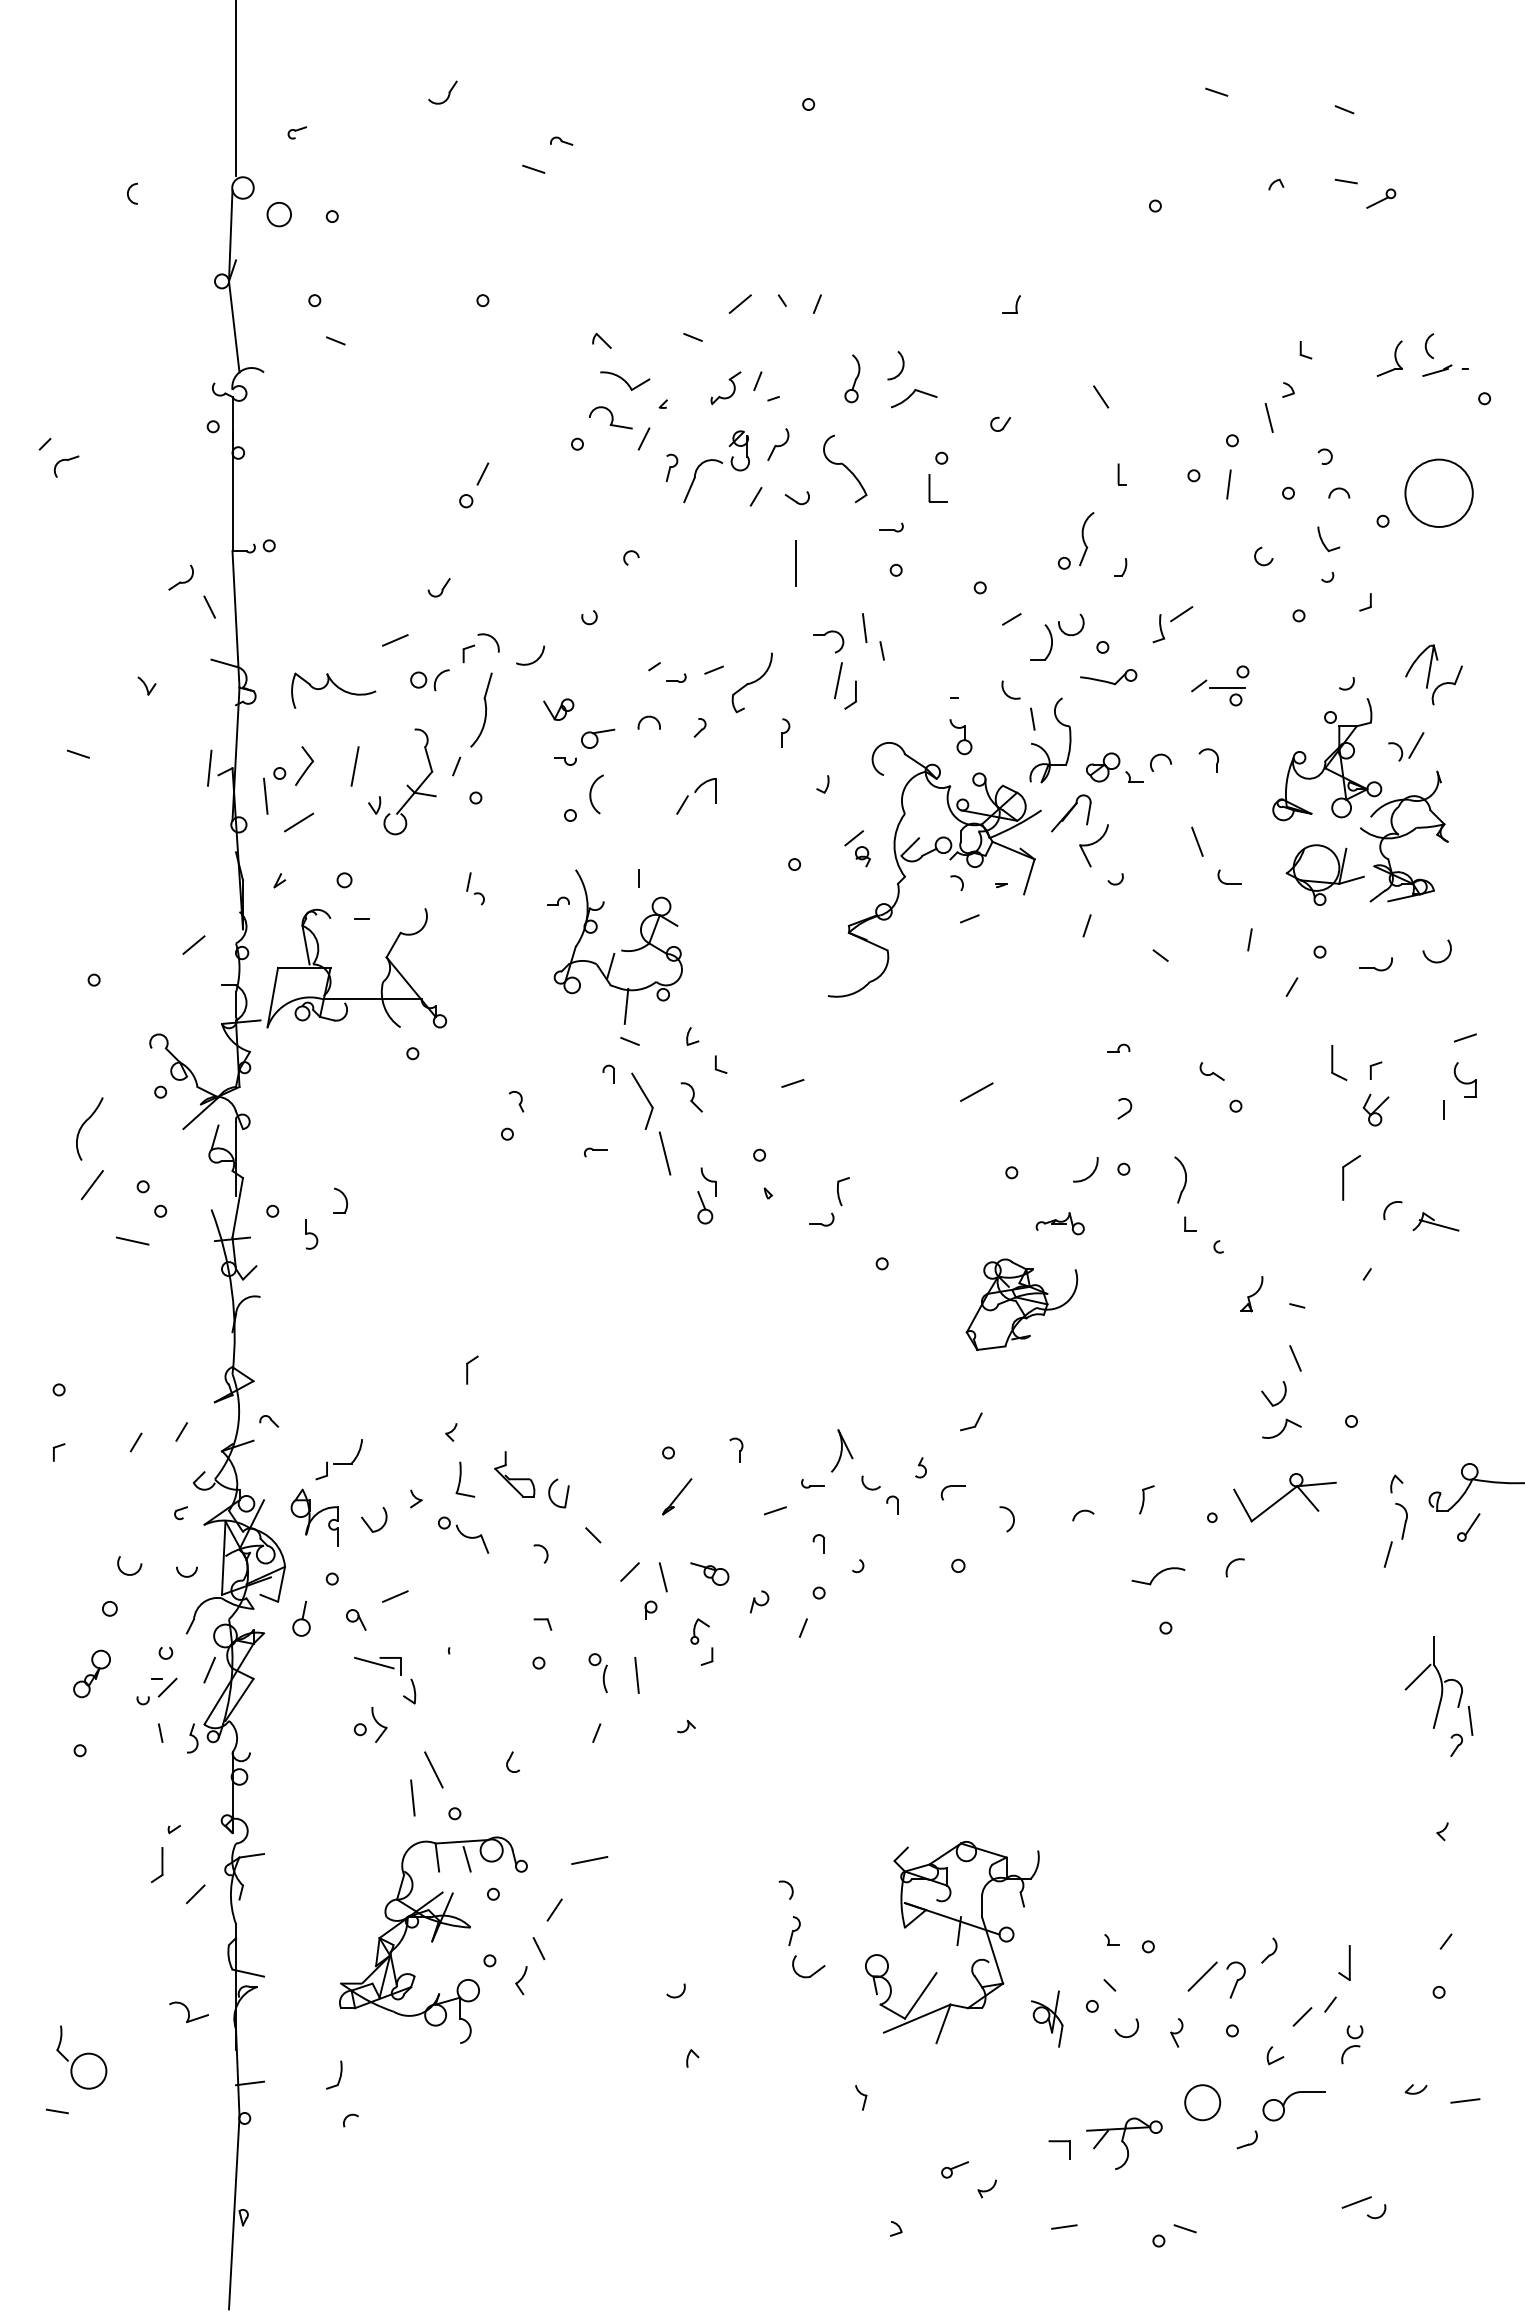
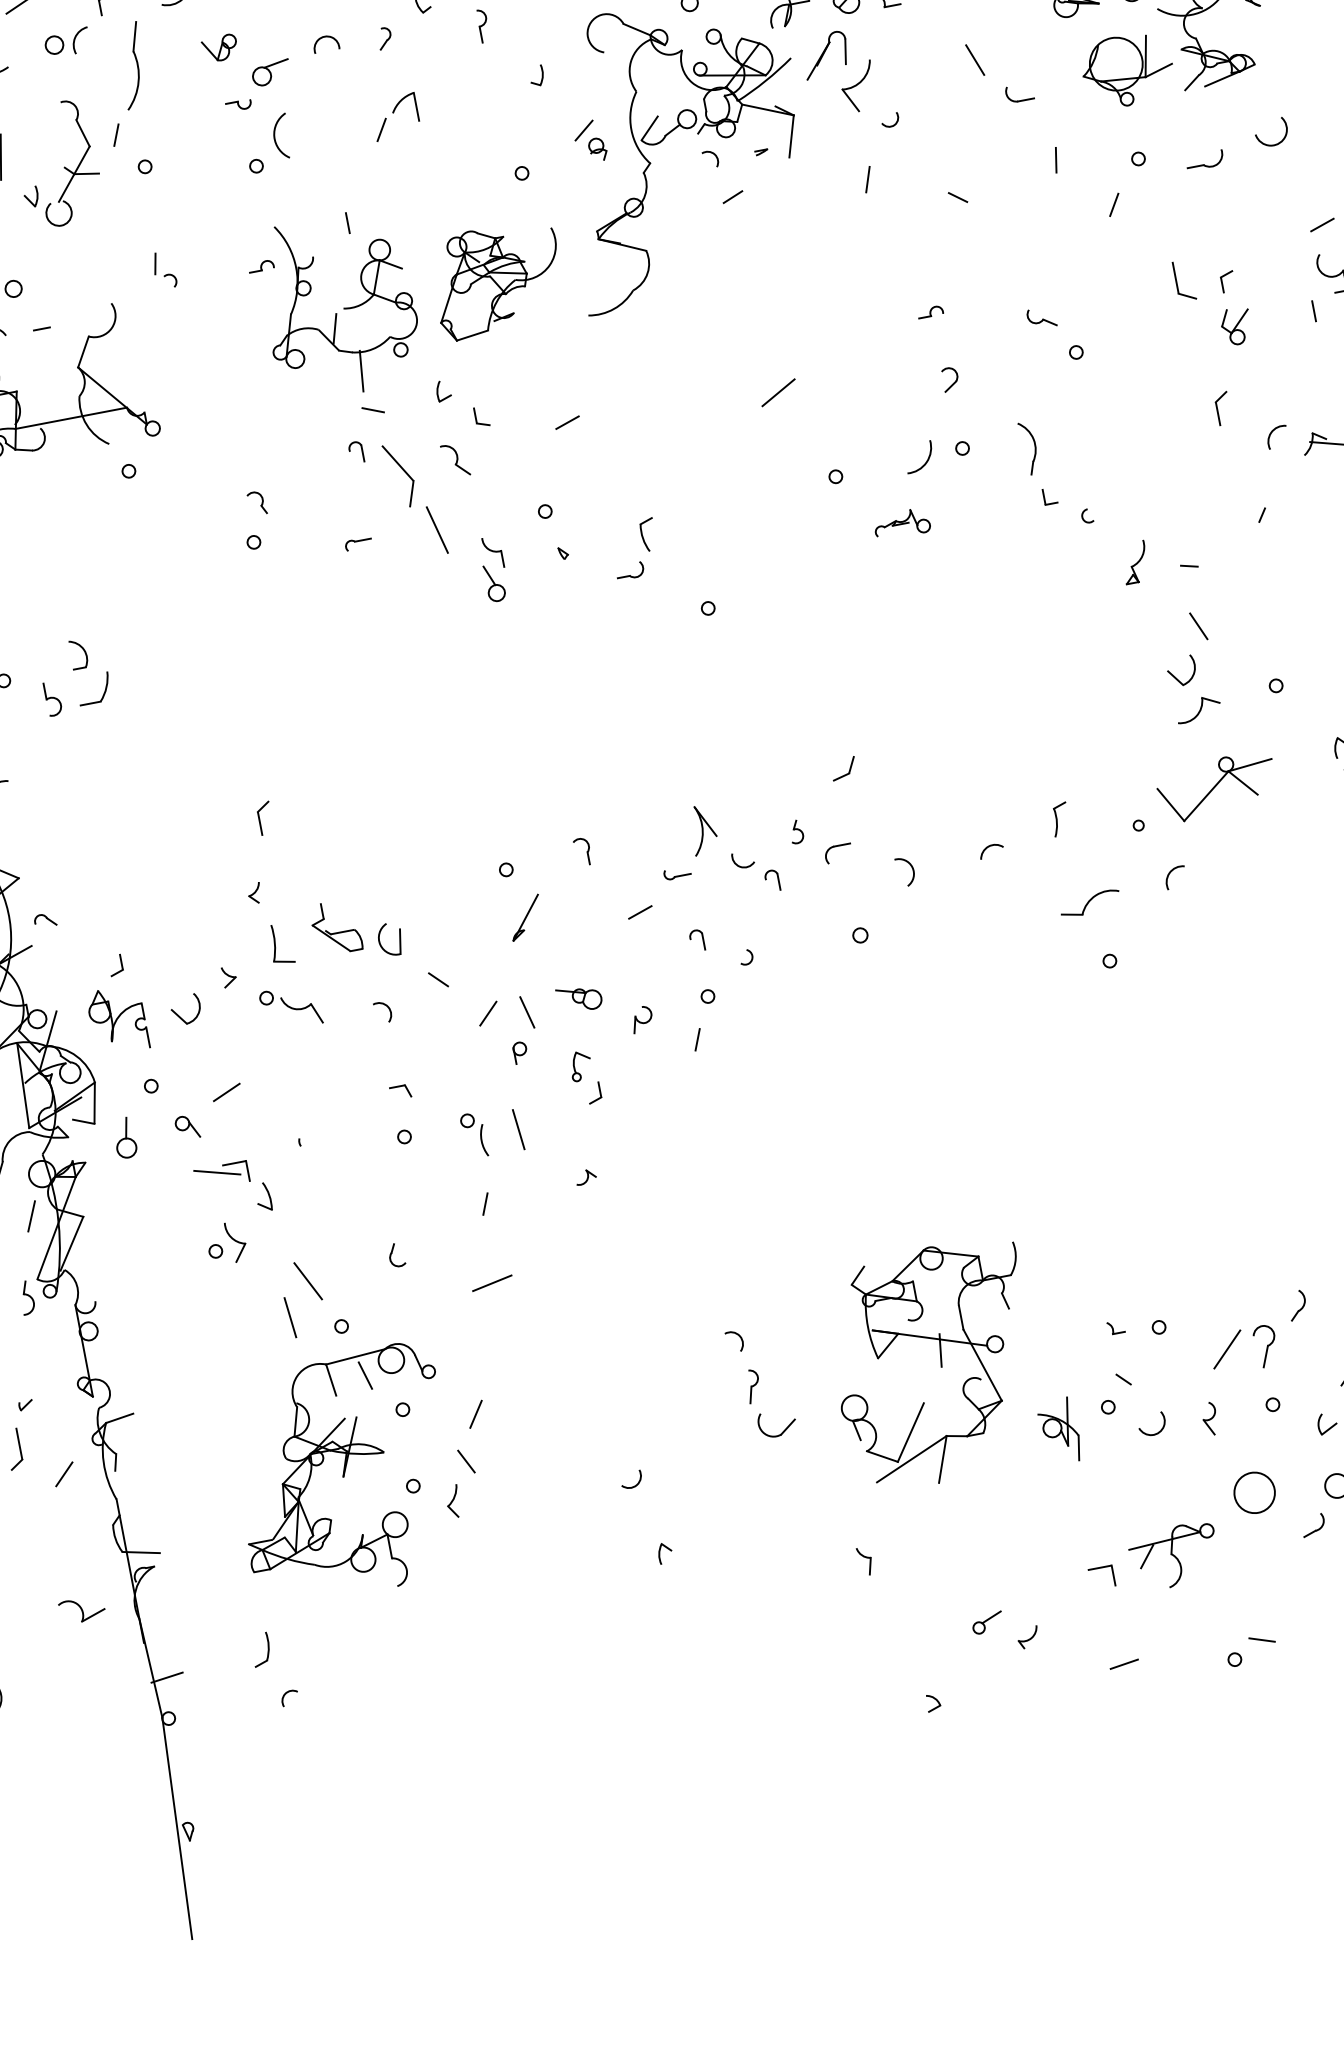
part: (1351, 1177) -> (1223, 408), size x0.62
part: (1021, 1304) -> (497, 279), moved
part: (355, 1456) -> (103, 692), moved
line: (589, 1860) -> (492, 1283), moved

